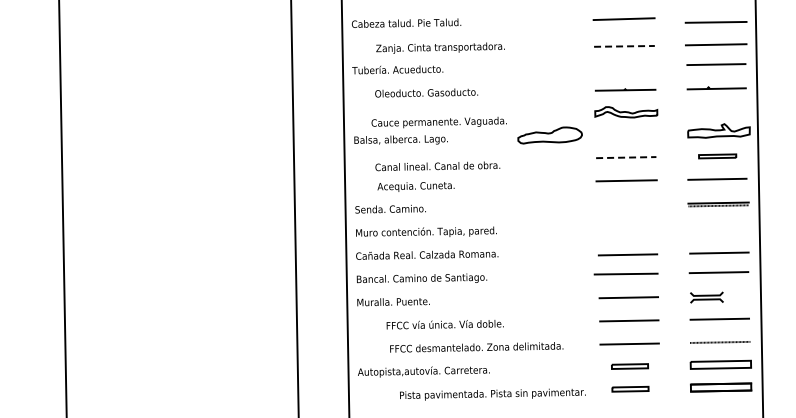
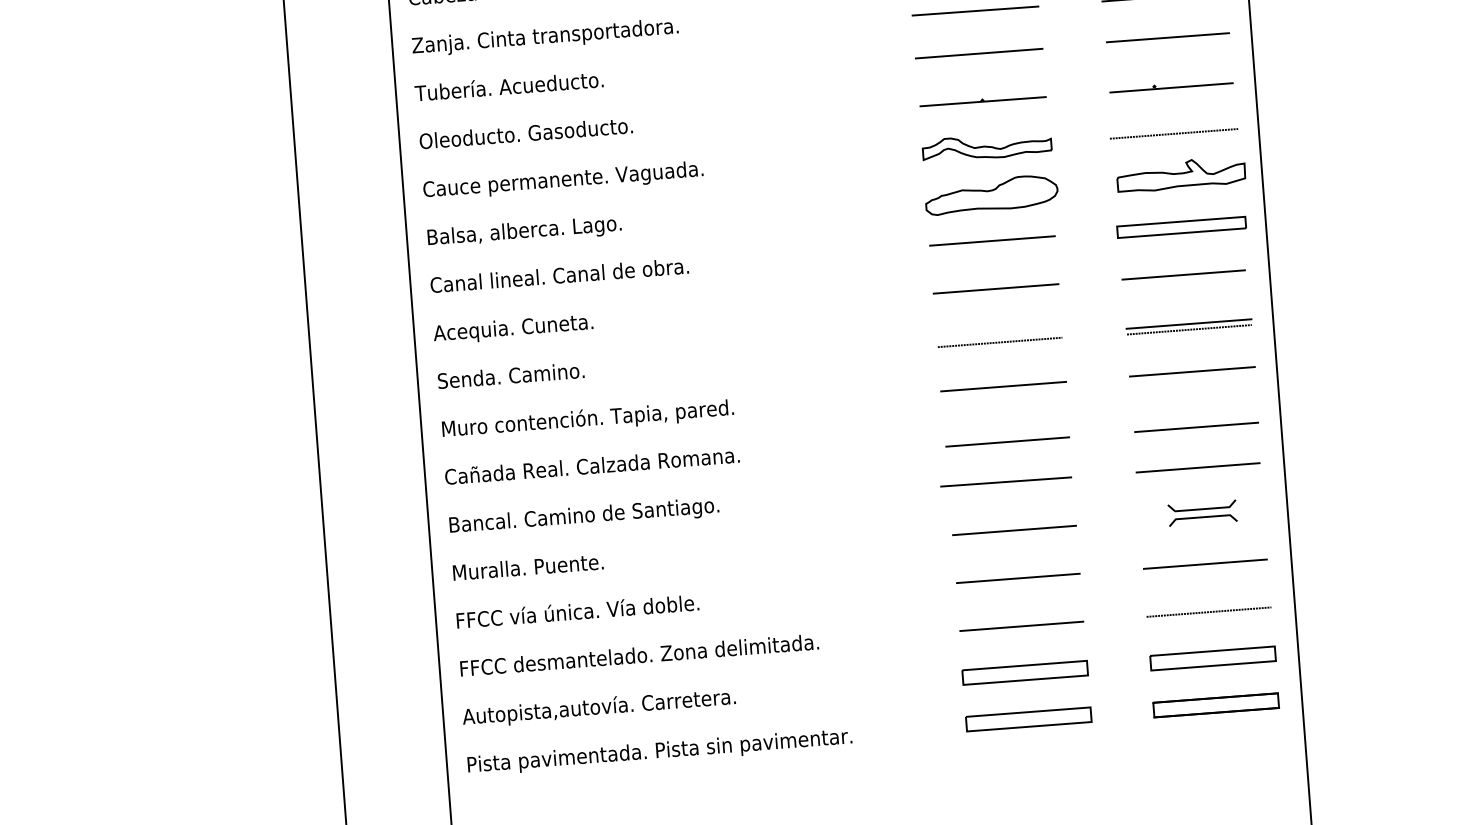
line: (624, 46) -> (975, 11), dashed -> solid
text: (440, 47) -> (545, 36), moved
line: (624, 66) -> (977, 52), added
text: (426, 92) -> (525, 132), moved
line: (716, 110) -> (1173, 132), added
text: (438, 122) -> (561, 180), moved
part: (549, 135) -> (990, 195), moved
part: (717, 156) -> (1181, 227), size x1.67
line: (626, 157) -> (992, 240), dashed -> solid
text: (437, 166) -> (559, 276), moved
text: (415, 186) -> (512, 328), moved
line: (626, 206) -> (998, 342), added
line: (718, 225) -> (1191, 370), added
line: (627, 227) -> (1003, 385), added
part: (706, 297) -> (1201, 513), moved
text: (444, 324) -> (576, 611), moved
text: (476, 347) -> (639, 655), moved
part: (629, 366) -> (1024, 672), size x1.67
part: (630, 389) -> (1028, 720), size x1.67
text: (492, 394) -> (659, 751), moved

